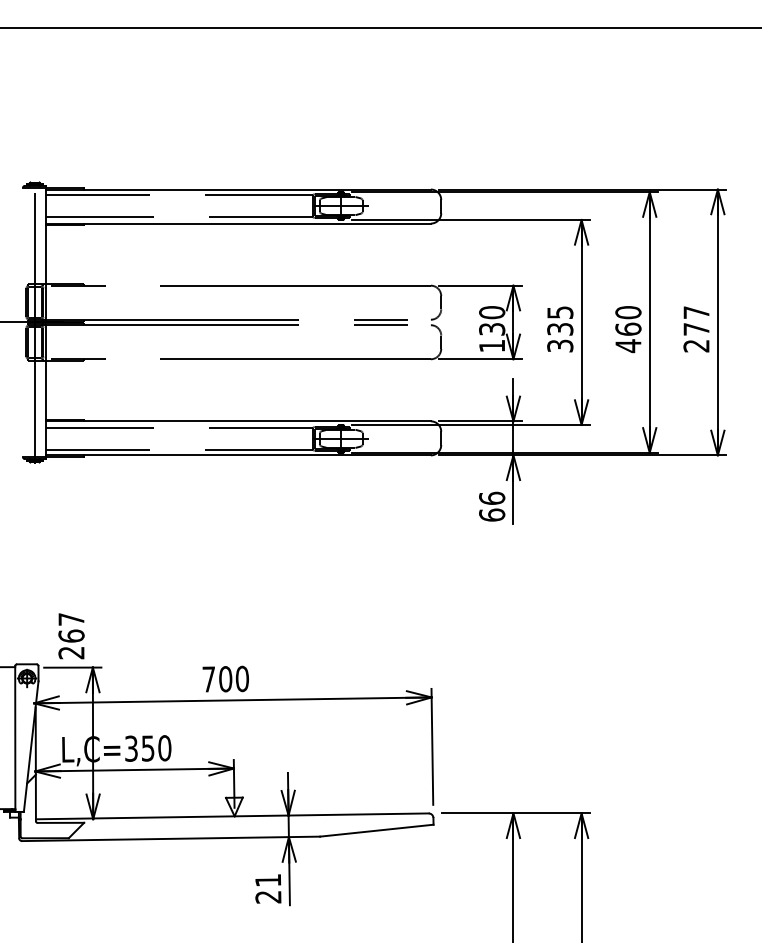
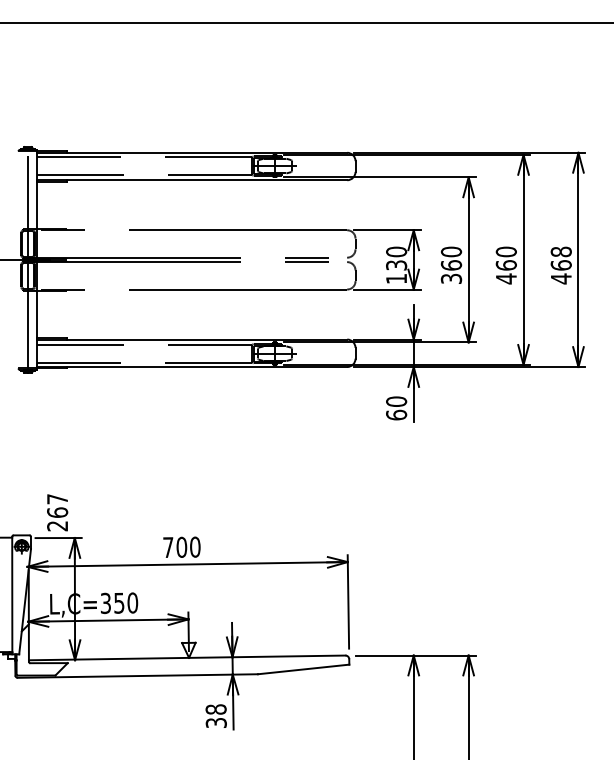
text: (560, 320) -> (451, 258), 335 -> 360
text: (695, 329) -> (560, 265), 277 -> 468
text: (492, 498) -> (396, 401), 66 -> 60
text: (267, 889) -> (215, 716), 21 -> 38

